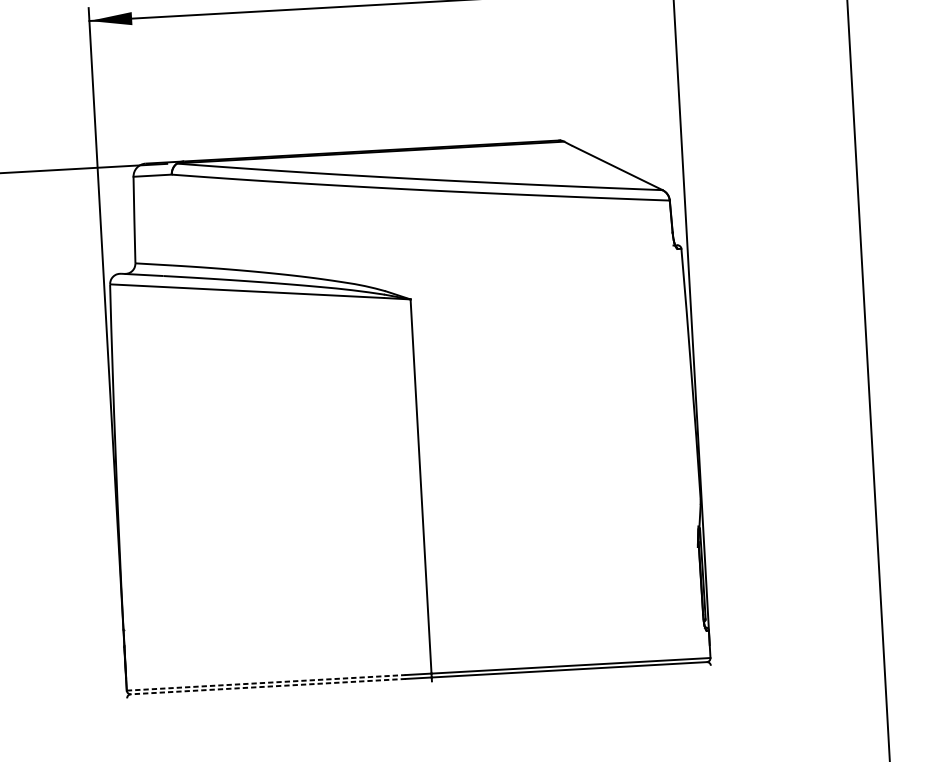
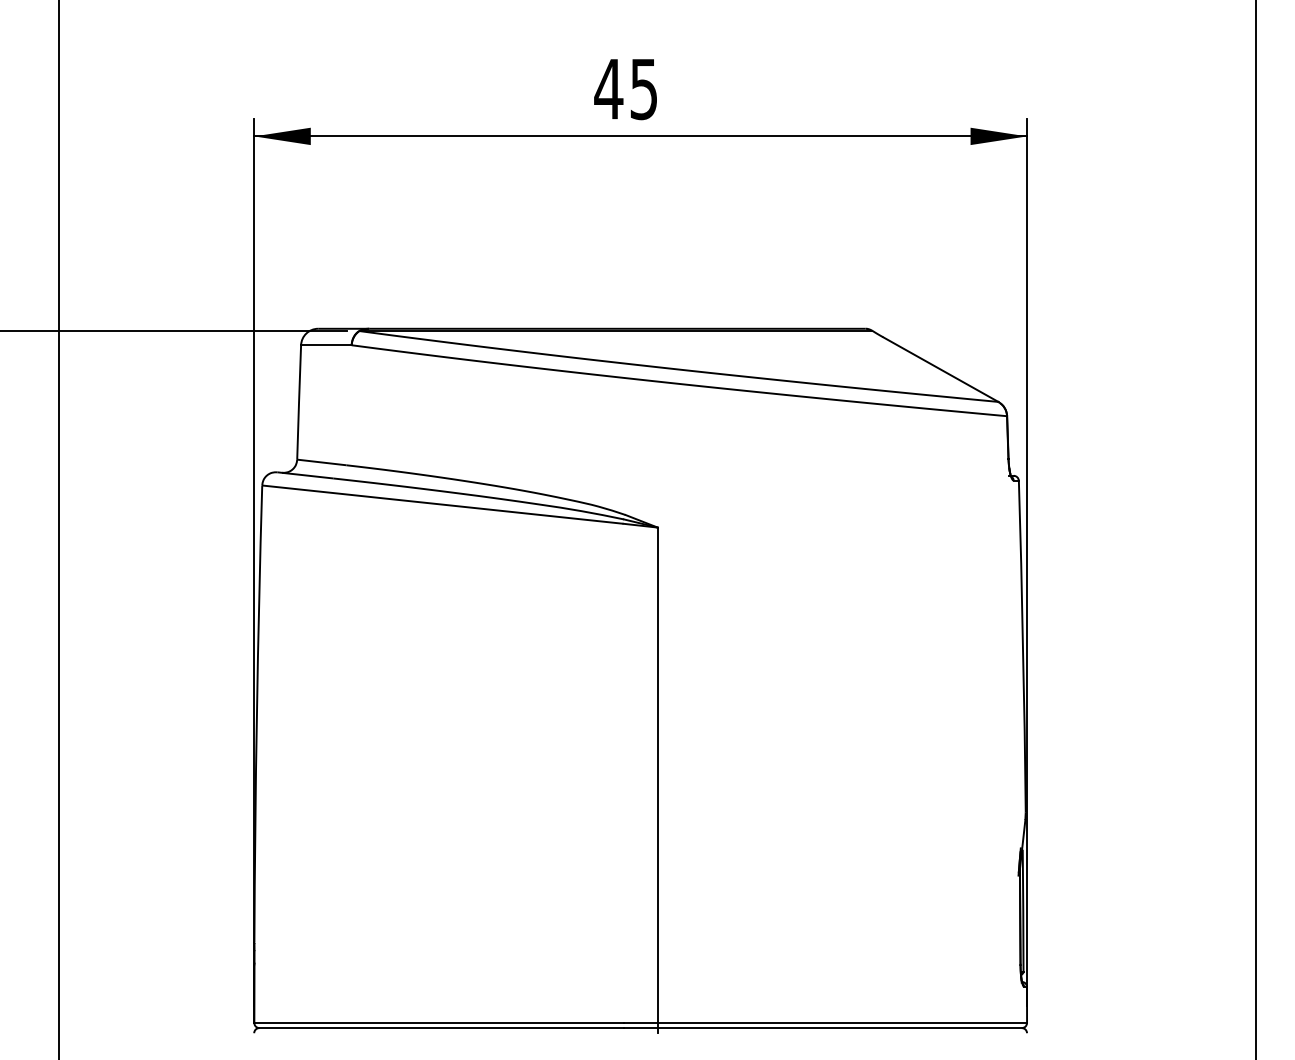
line: (265, 682) -> (438, 1022), dashed -> solid
line: (267, 686) -> (440, 1028), dashed -> solid

